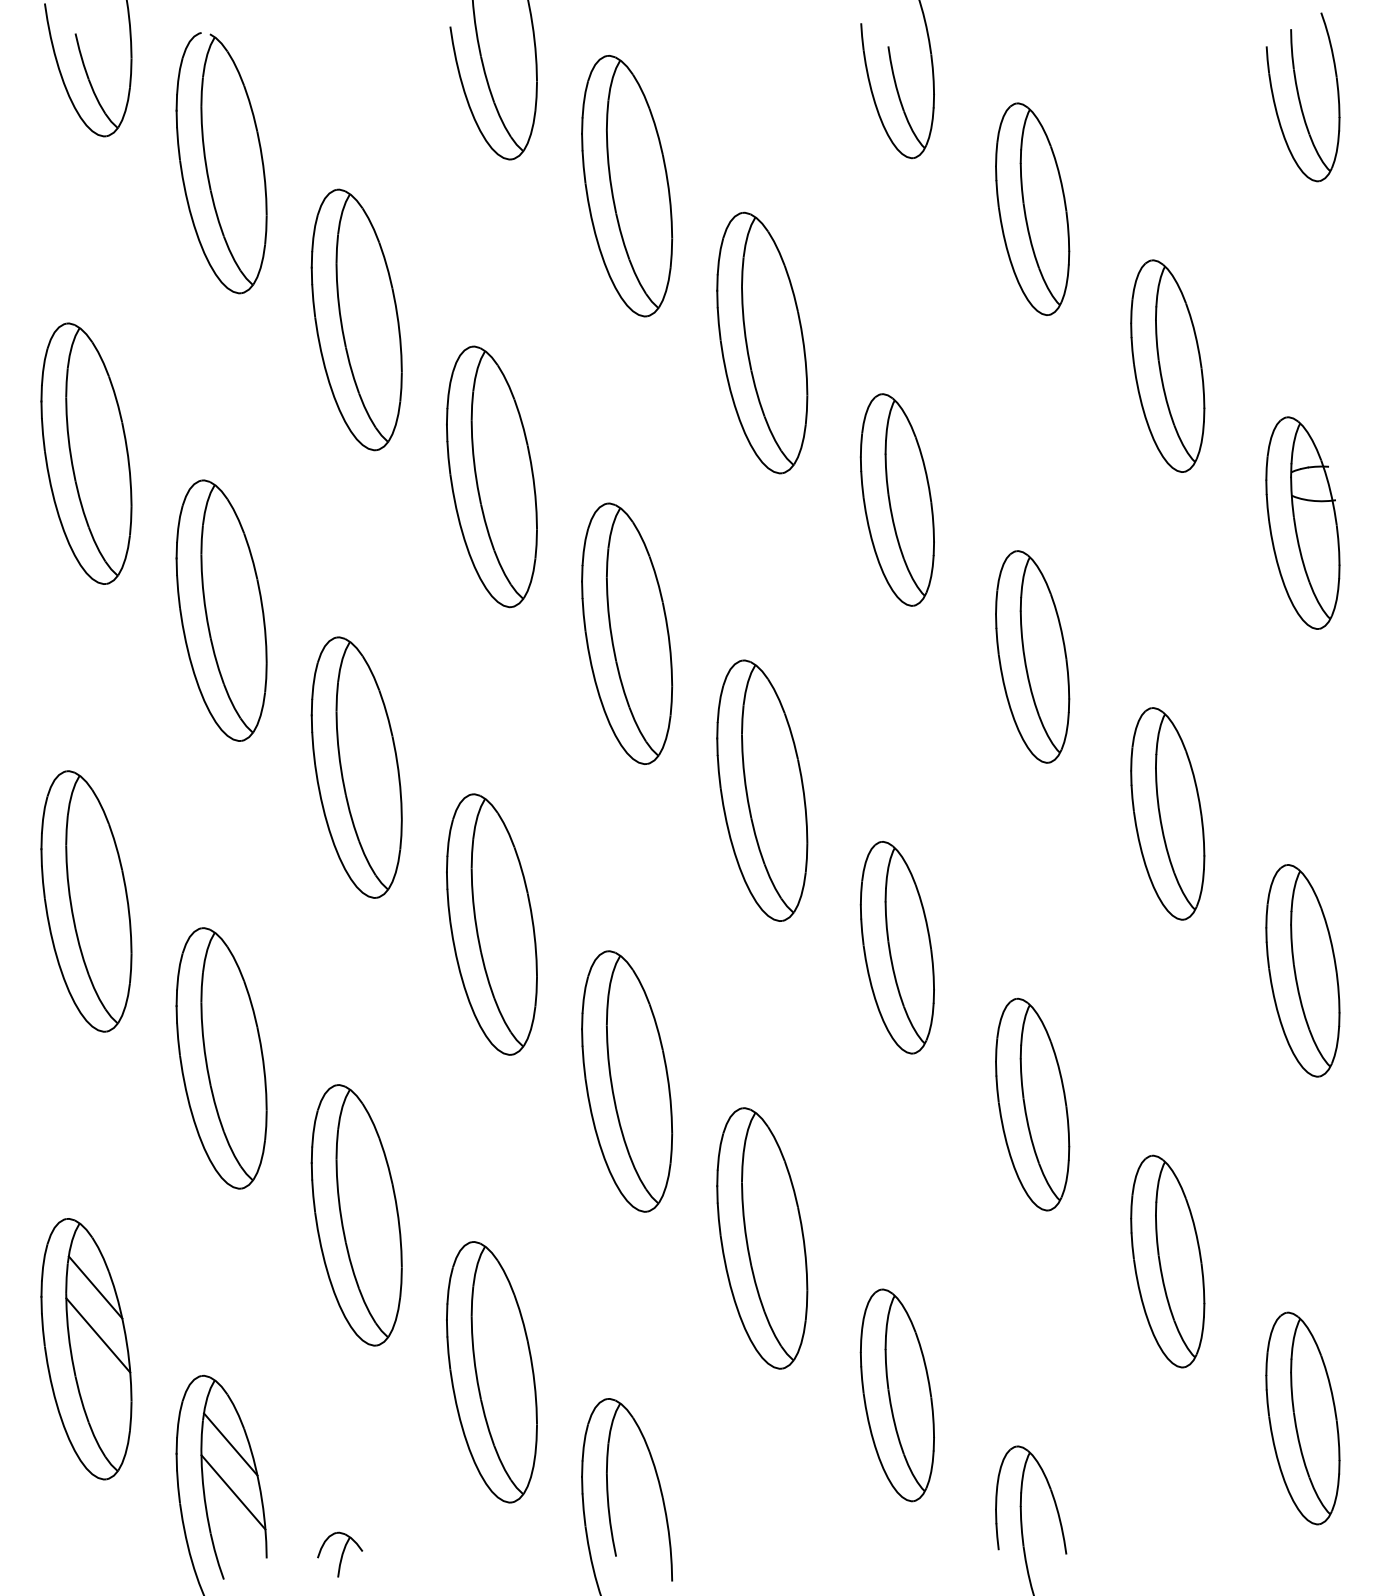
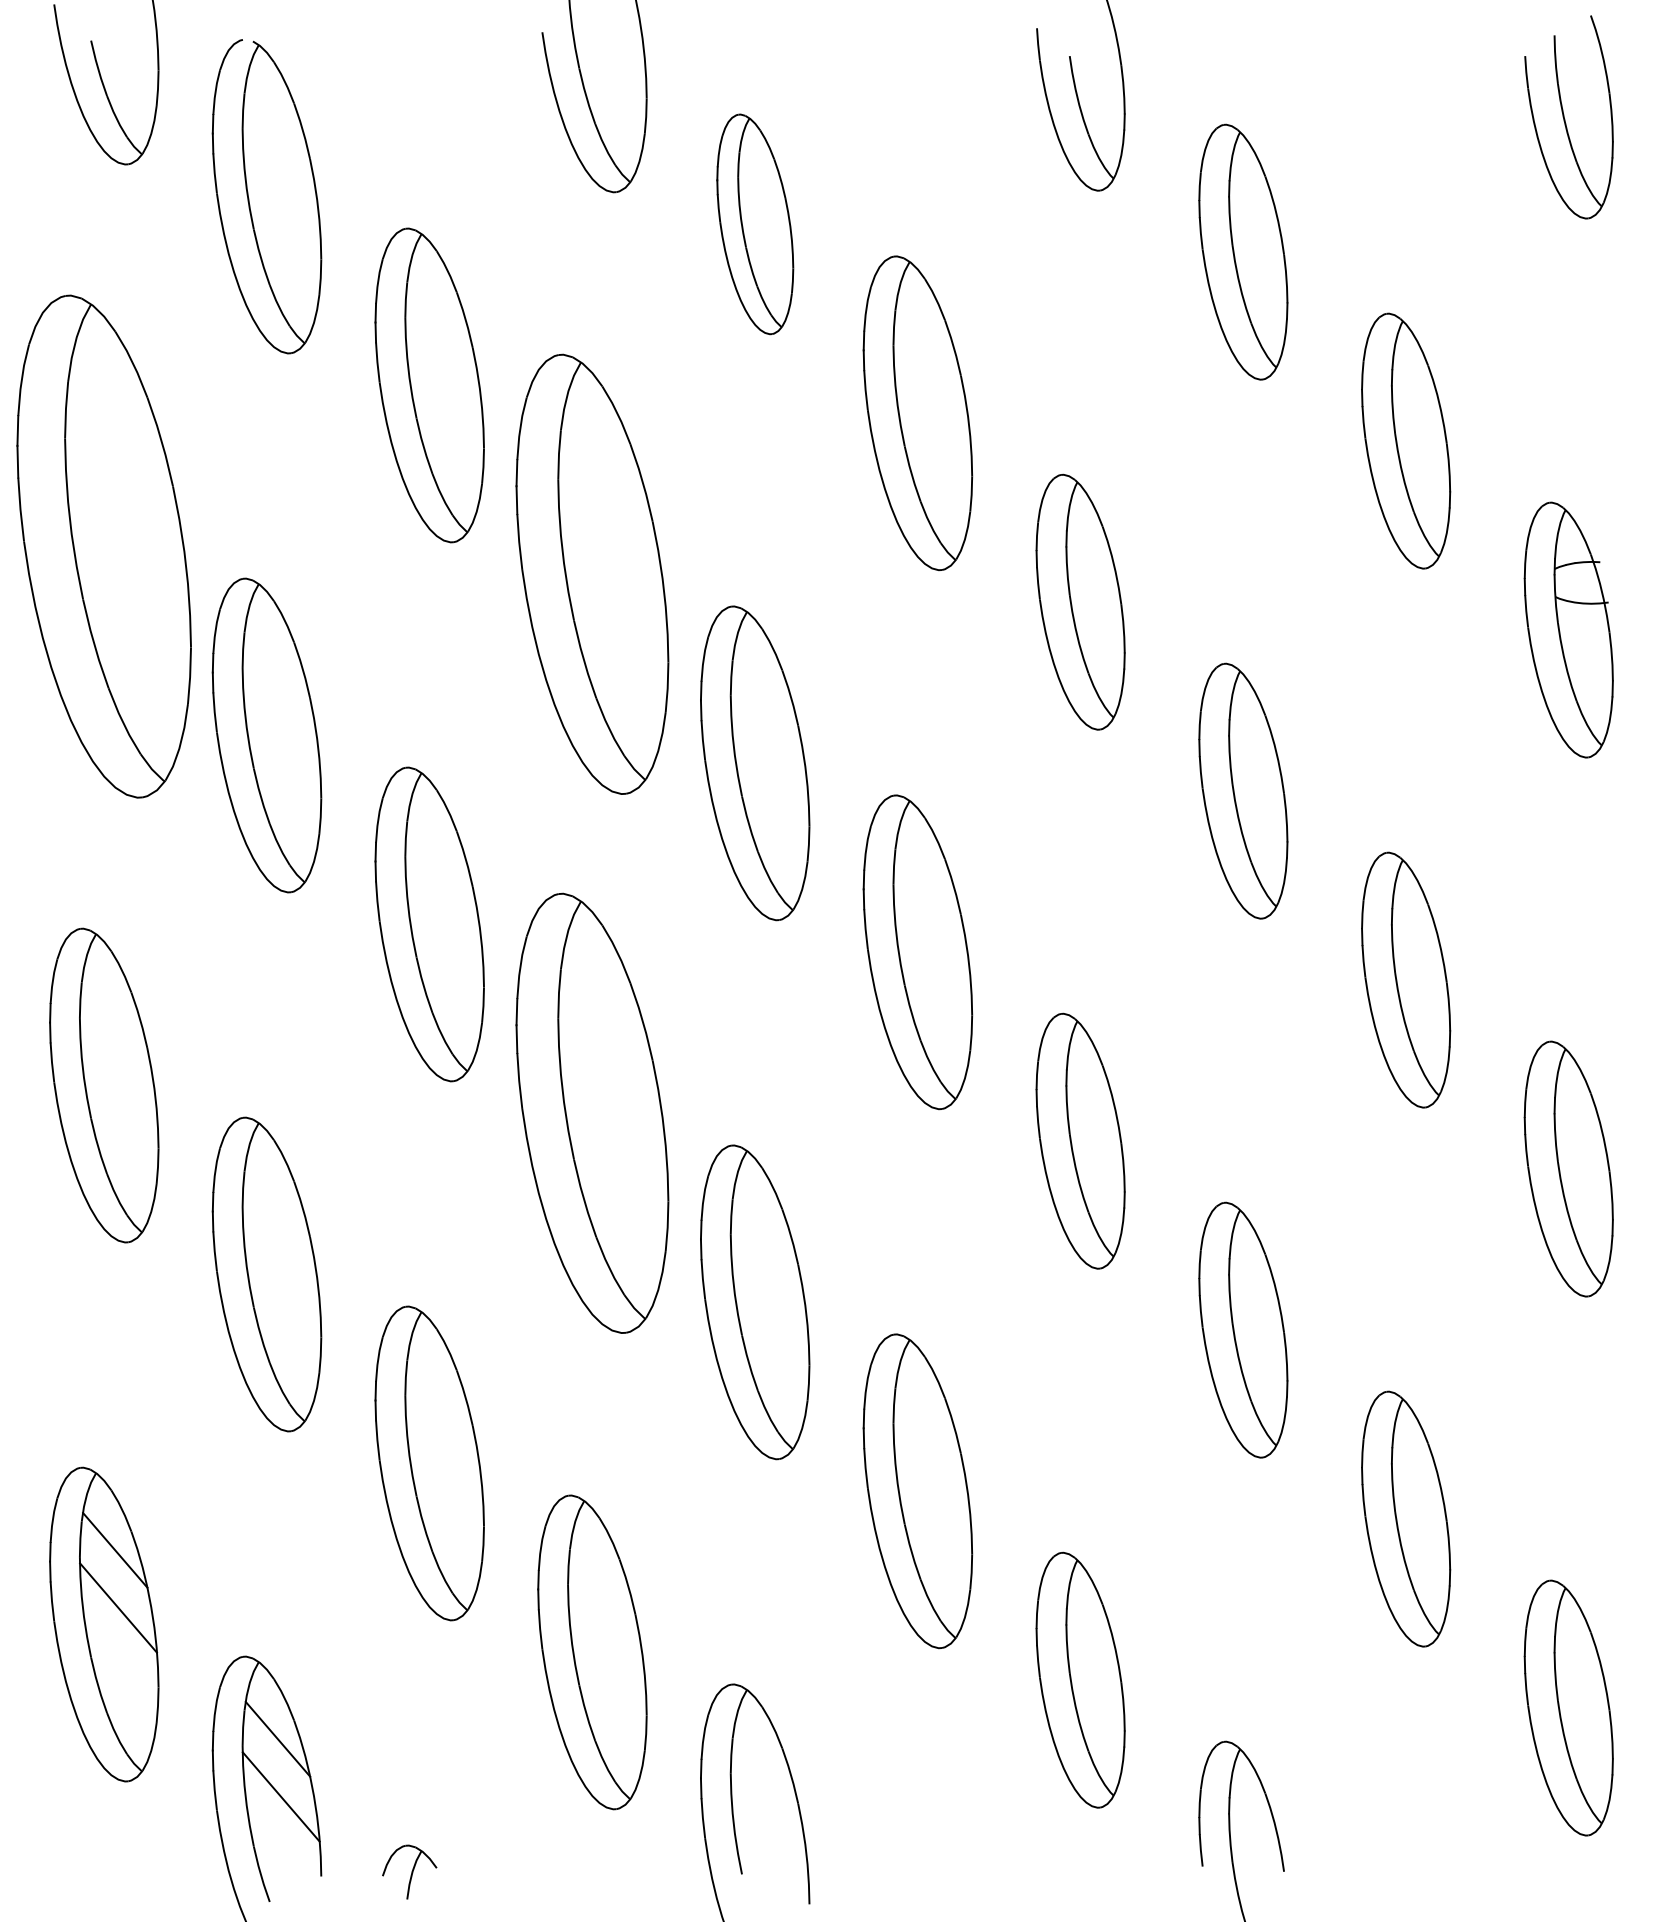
part: (627, 186) -> (755, 224), size x0.7
part: (86, 453) -> (104, 546), size x1.6
part: (491, 476) -> (592, 574), size x1.4
part: (491, 924) -> (592, 1113), size x1.4

